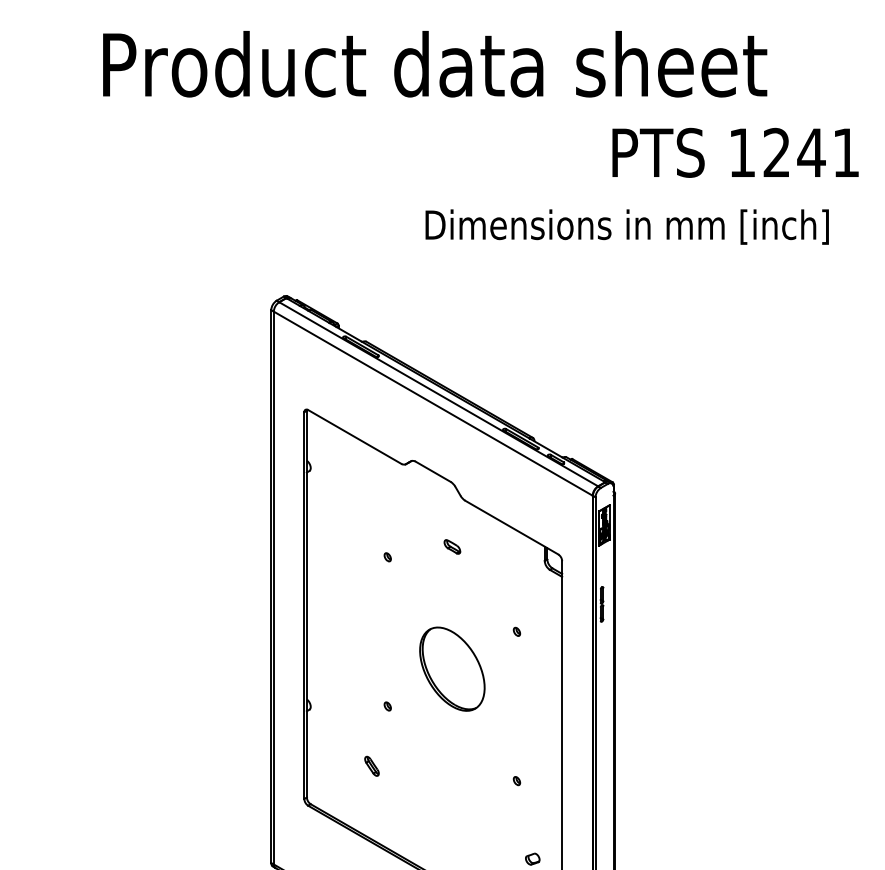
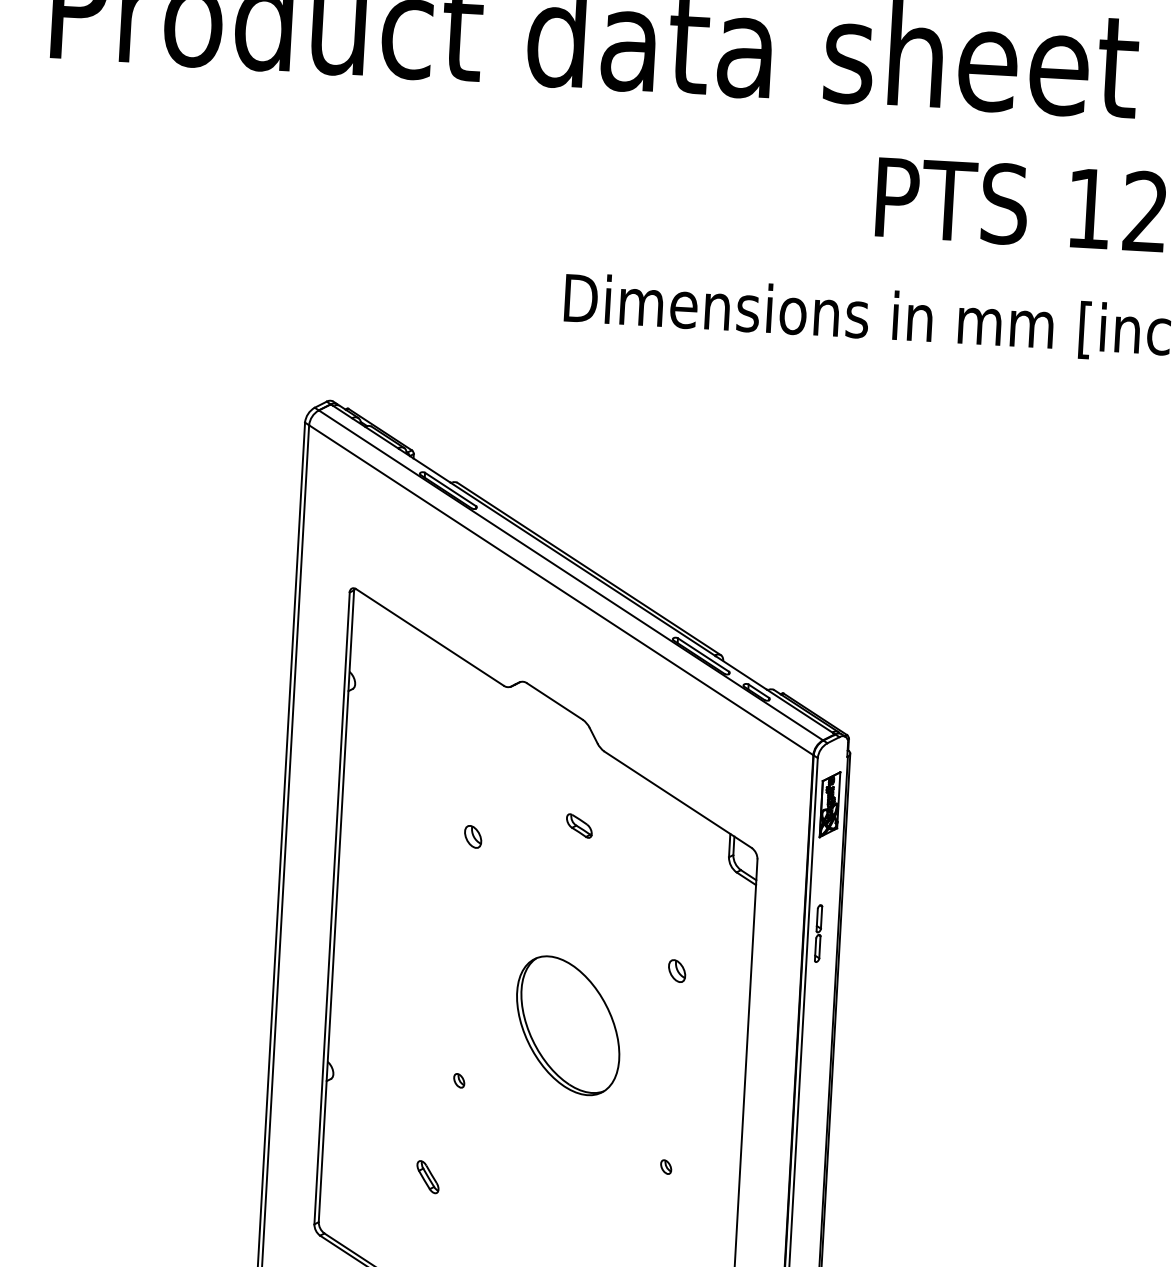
part: (387, 557) -> (472, 837), size x1.6
part: (516, 631) -> (676, 970), size x1.6
part: (516, 781) -> (665, 1167), moved

